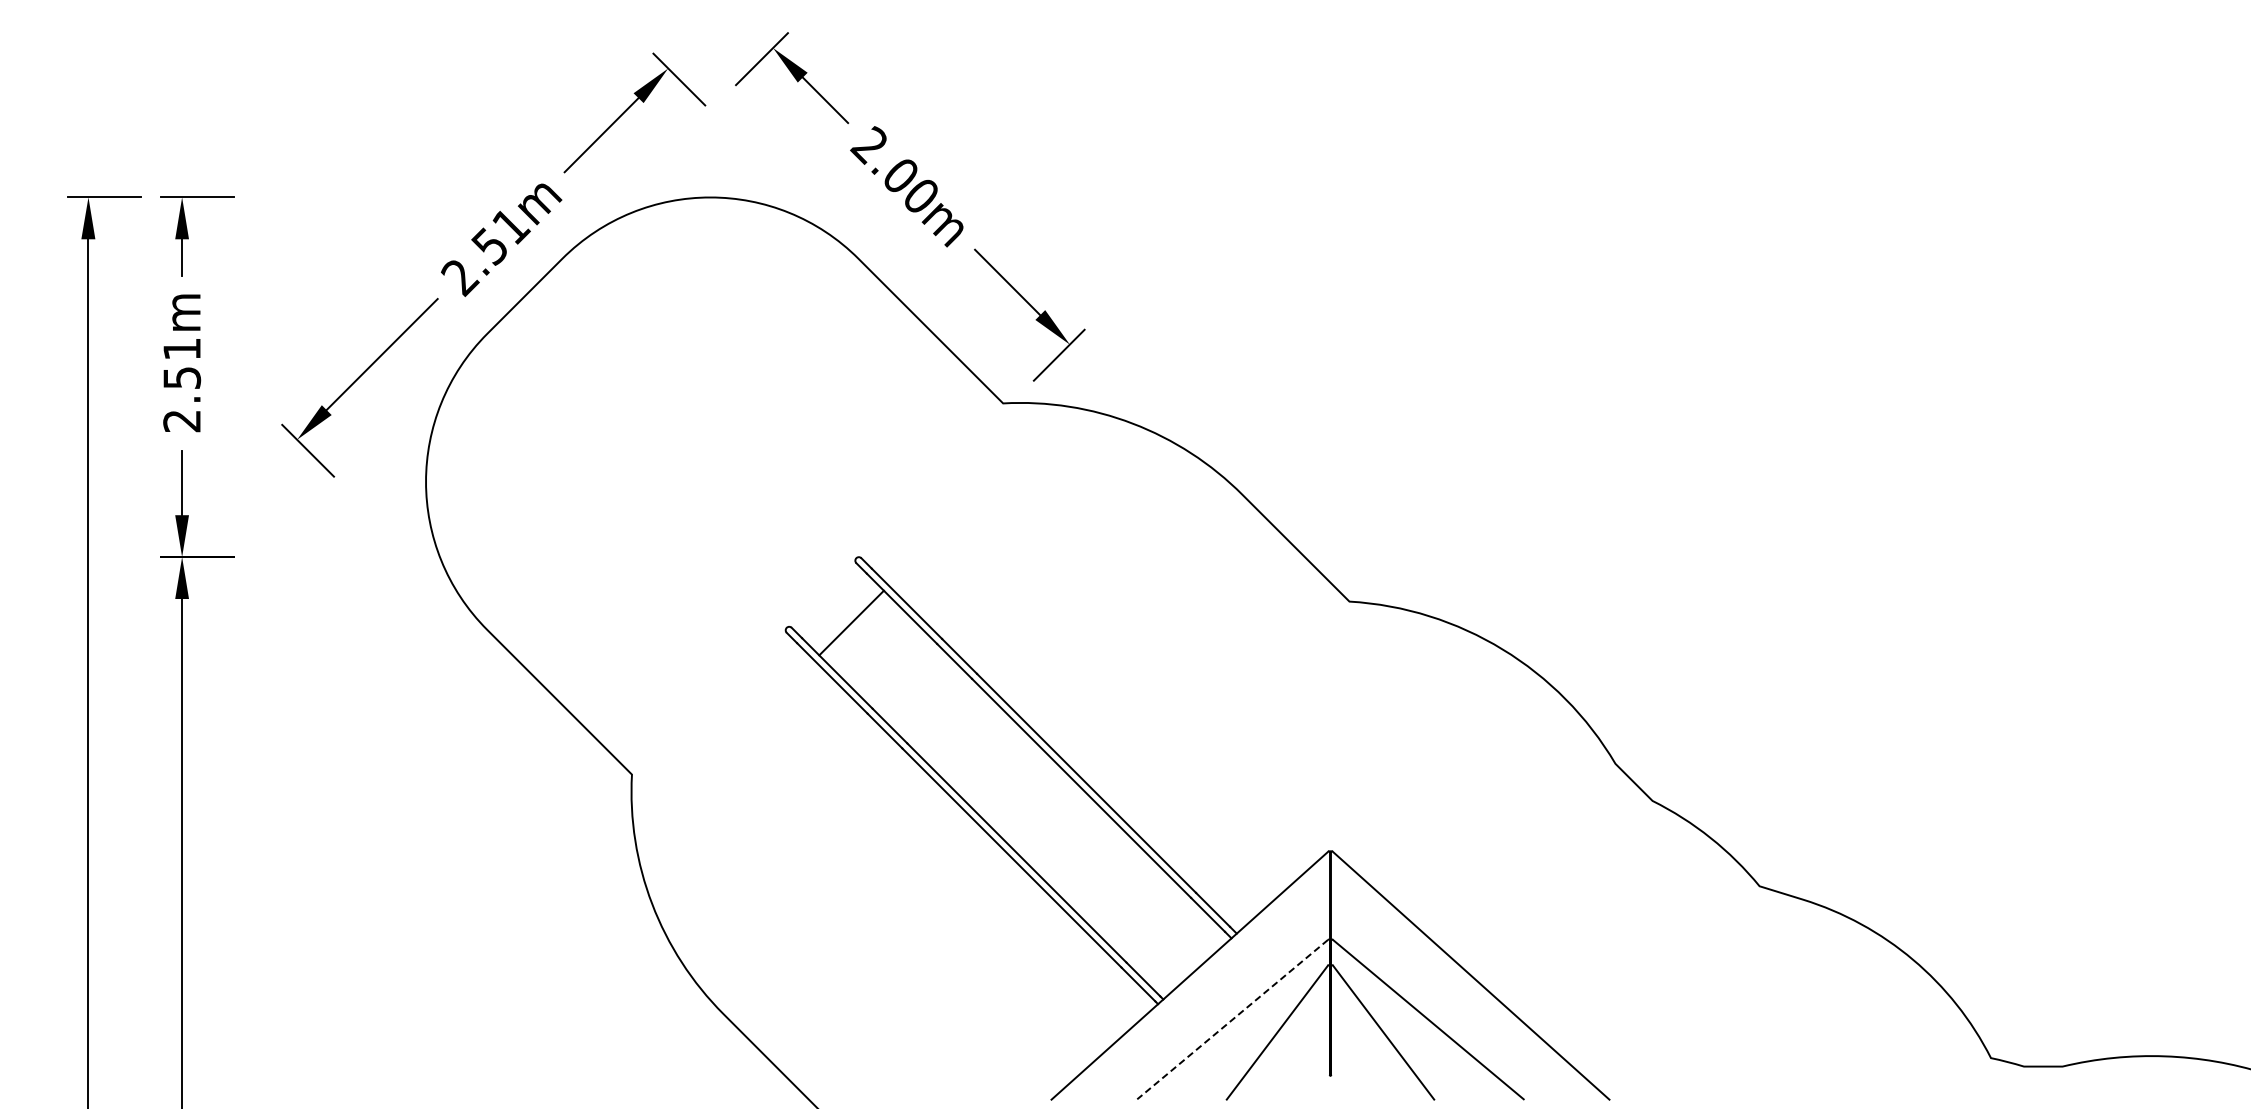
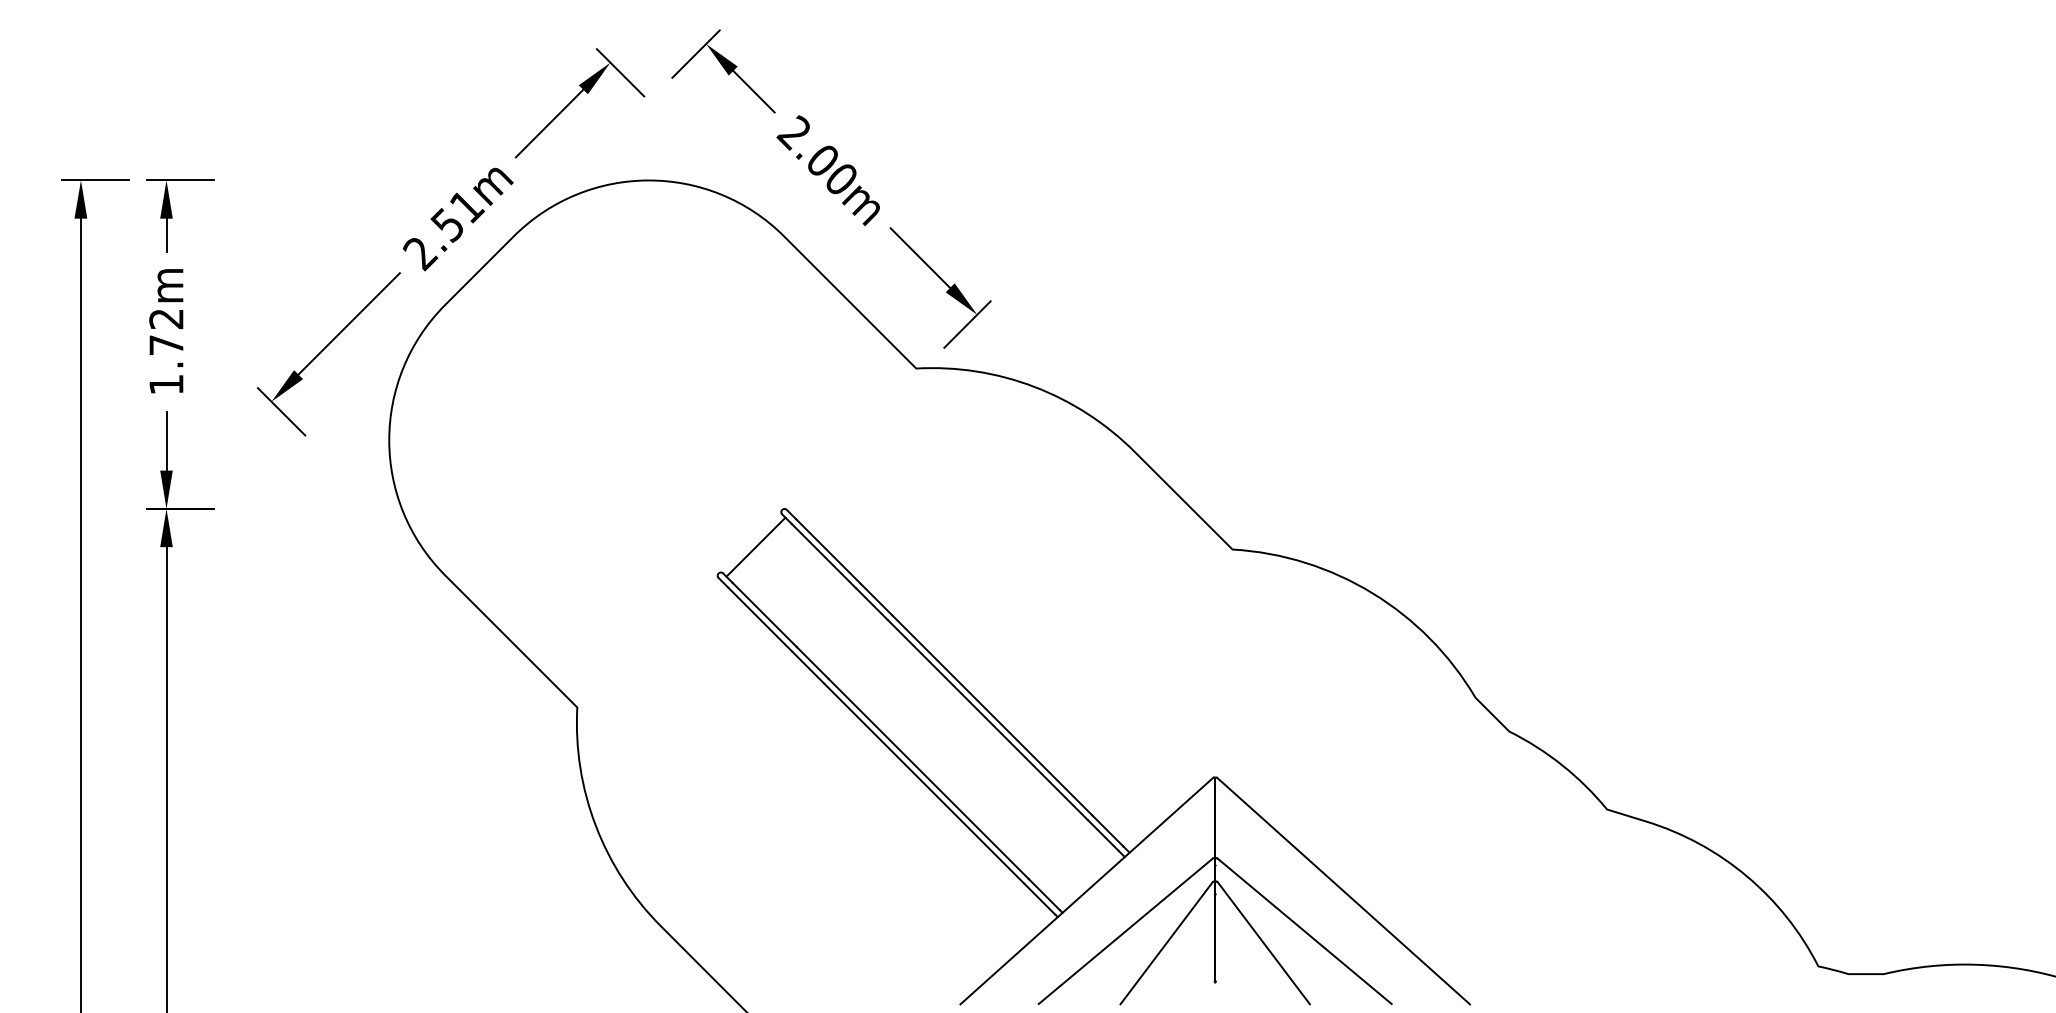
text: (182, 385) -> (166, 352), 2.51m -> 1.72m
line: (851, 622) -> (755, 546), moved
line: (1232, 1019) -> (1125, 931), dashed -> solid

